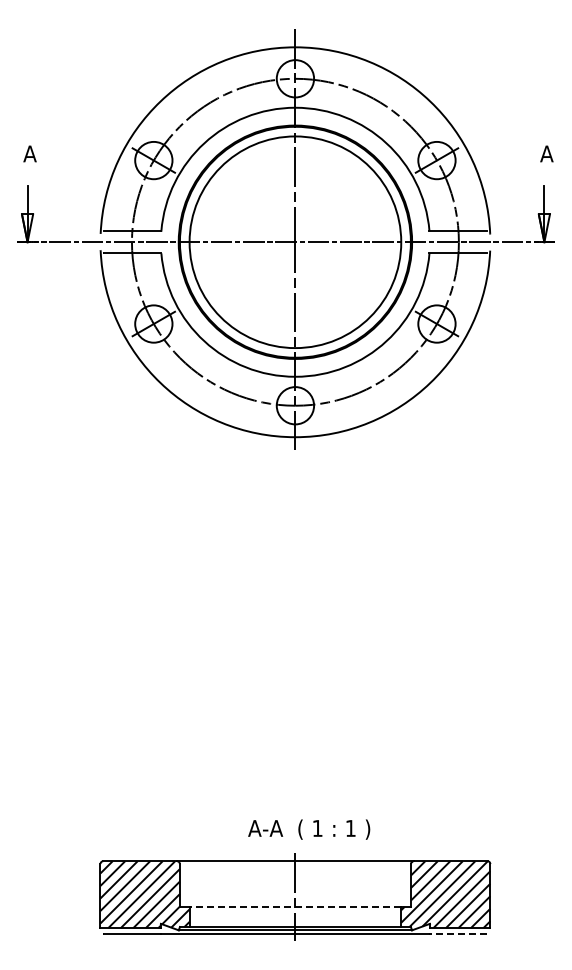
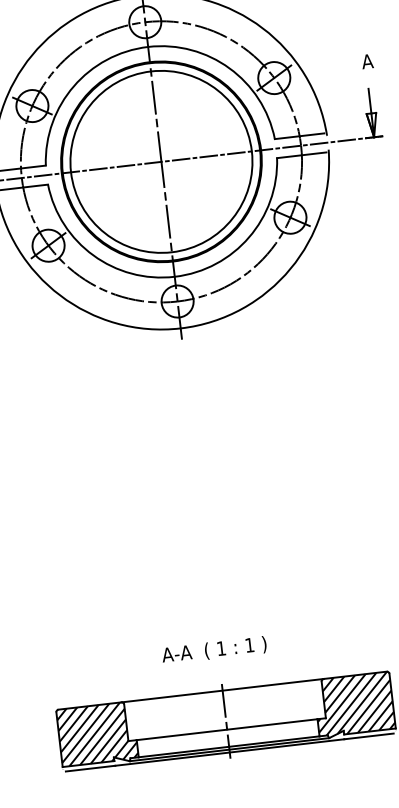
text: (309, 829) -> (214, 650), moved
line: (295, 906) -> (227, 729), dashed -> solid
line: (458, 933) -> (369, 736), dashed -> solid

